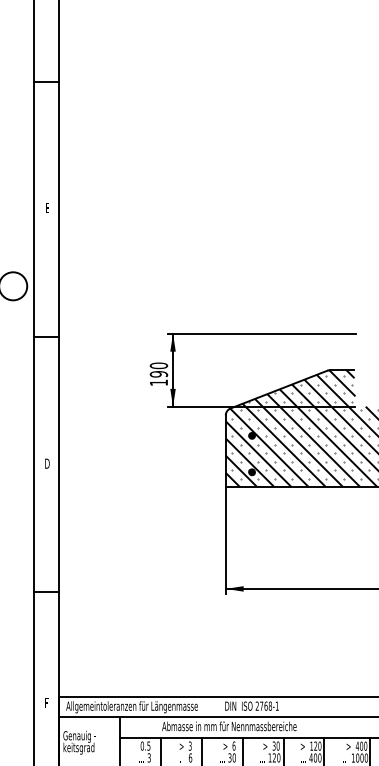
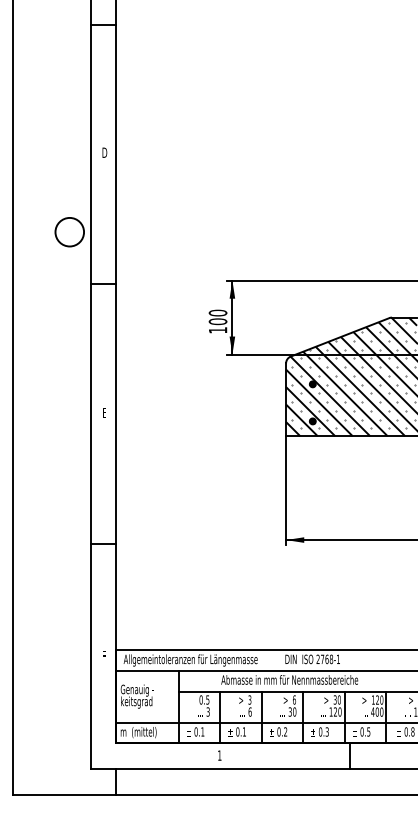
text: (47, 207) -> (104, 152), E -> D
text: (159, 374) -> (218, 321), 190 -> 100
text: (47, 463) -> (104, 412), D -> E

